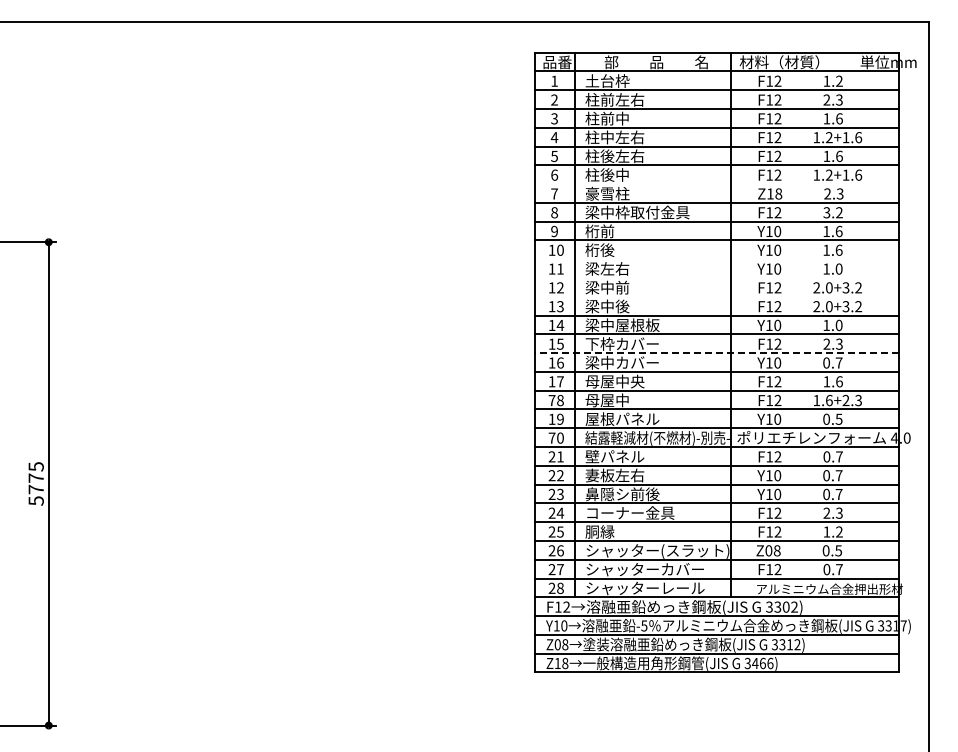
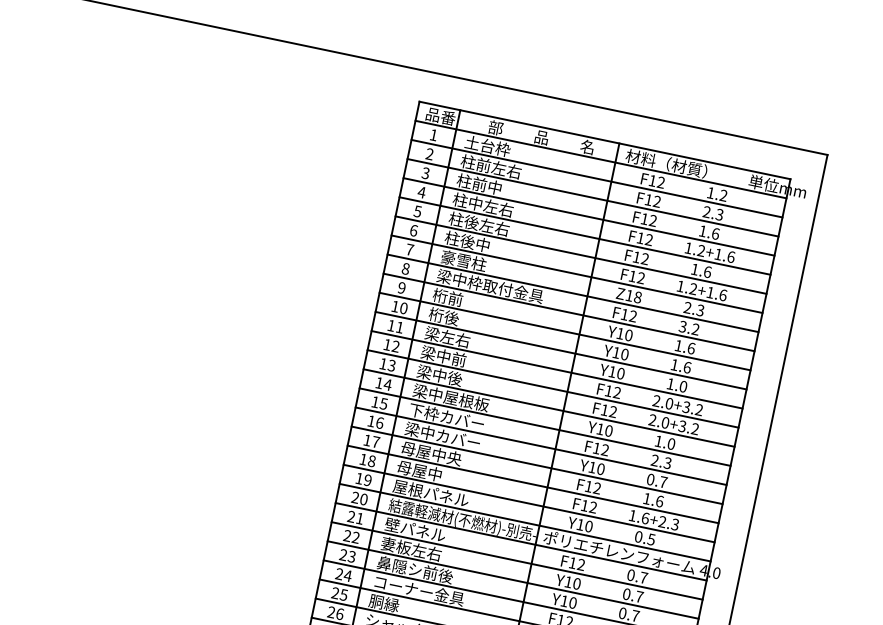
line: (716, 184) -> (576, 274), added
line: (716, 259) -> (560, 350), added
line: (716, 278) -> (556, 370), added
line: (716, 296) -> (552, 388), added
line: (716, 353) -> (540, 446), dashed -> solid
text: (551, 400) -> (362, 459), 78 -> 18
text: (551, 437) -> (354, 496), 70 -> 20

